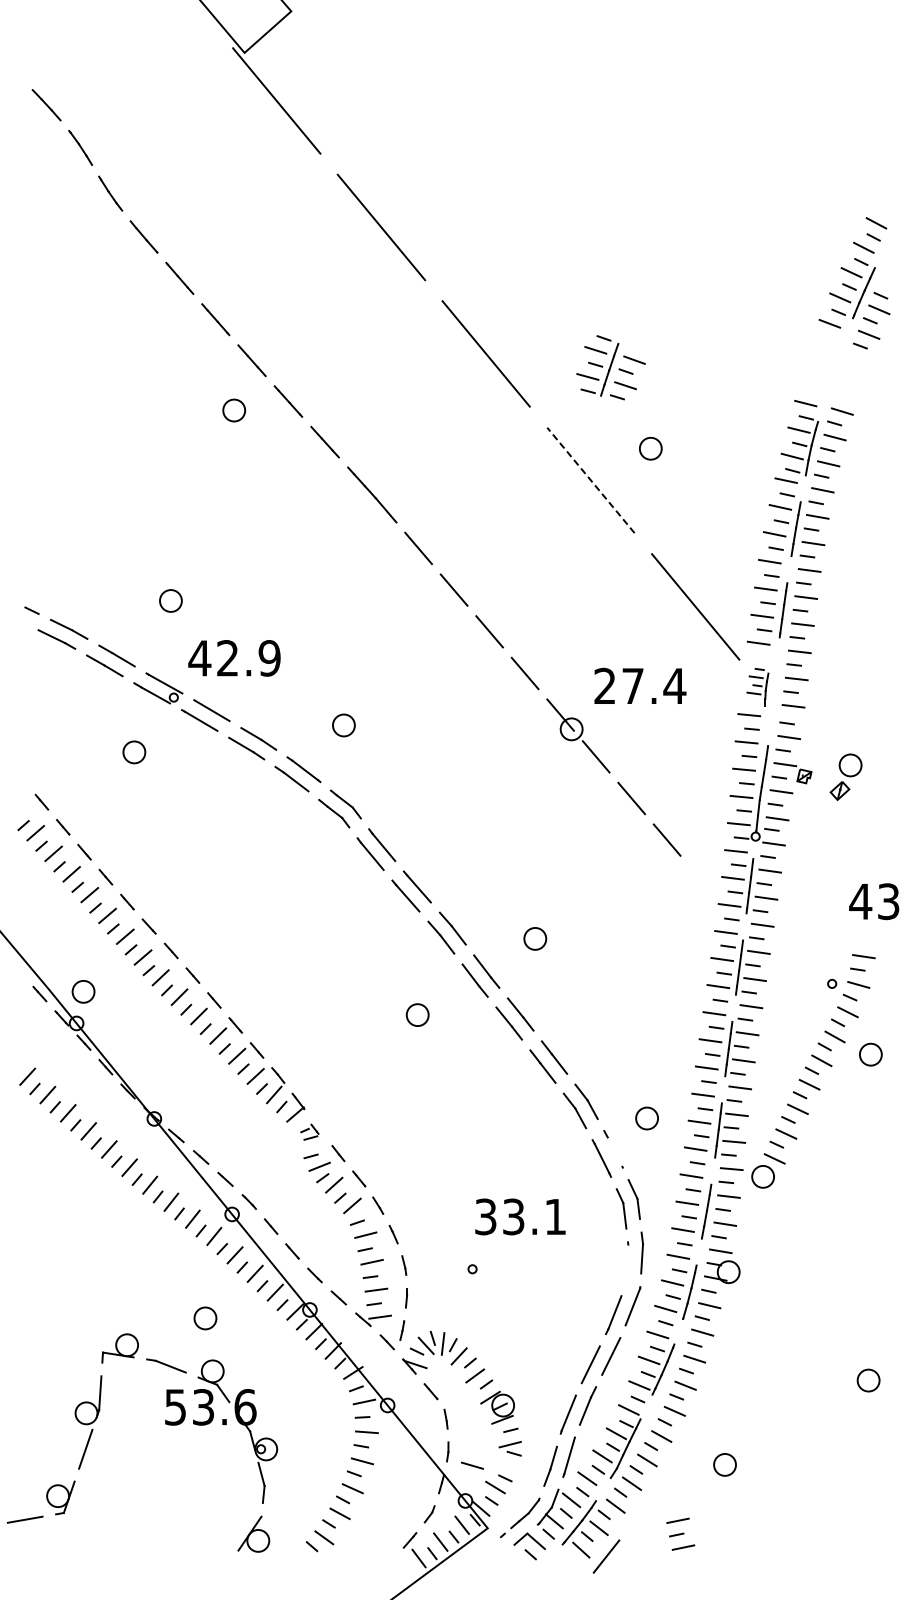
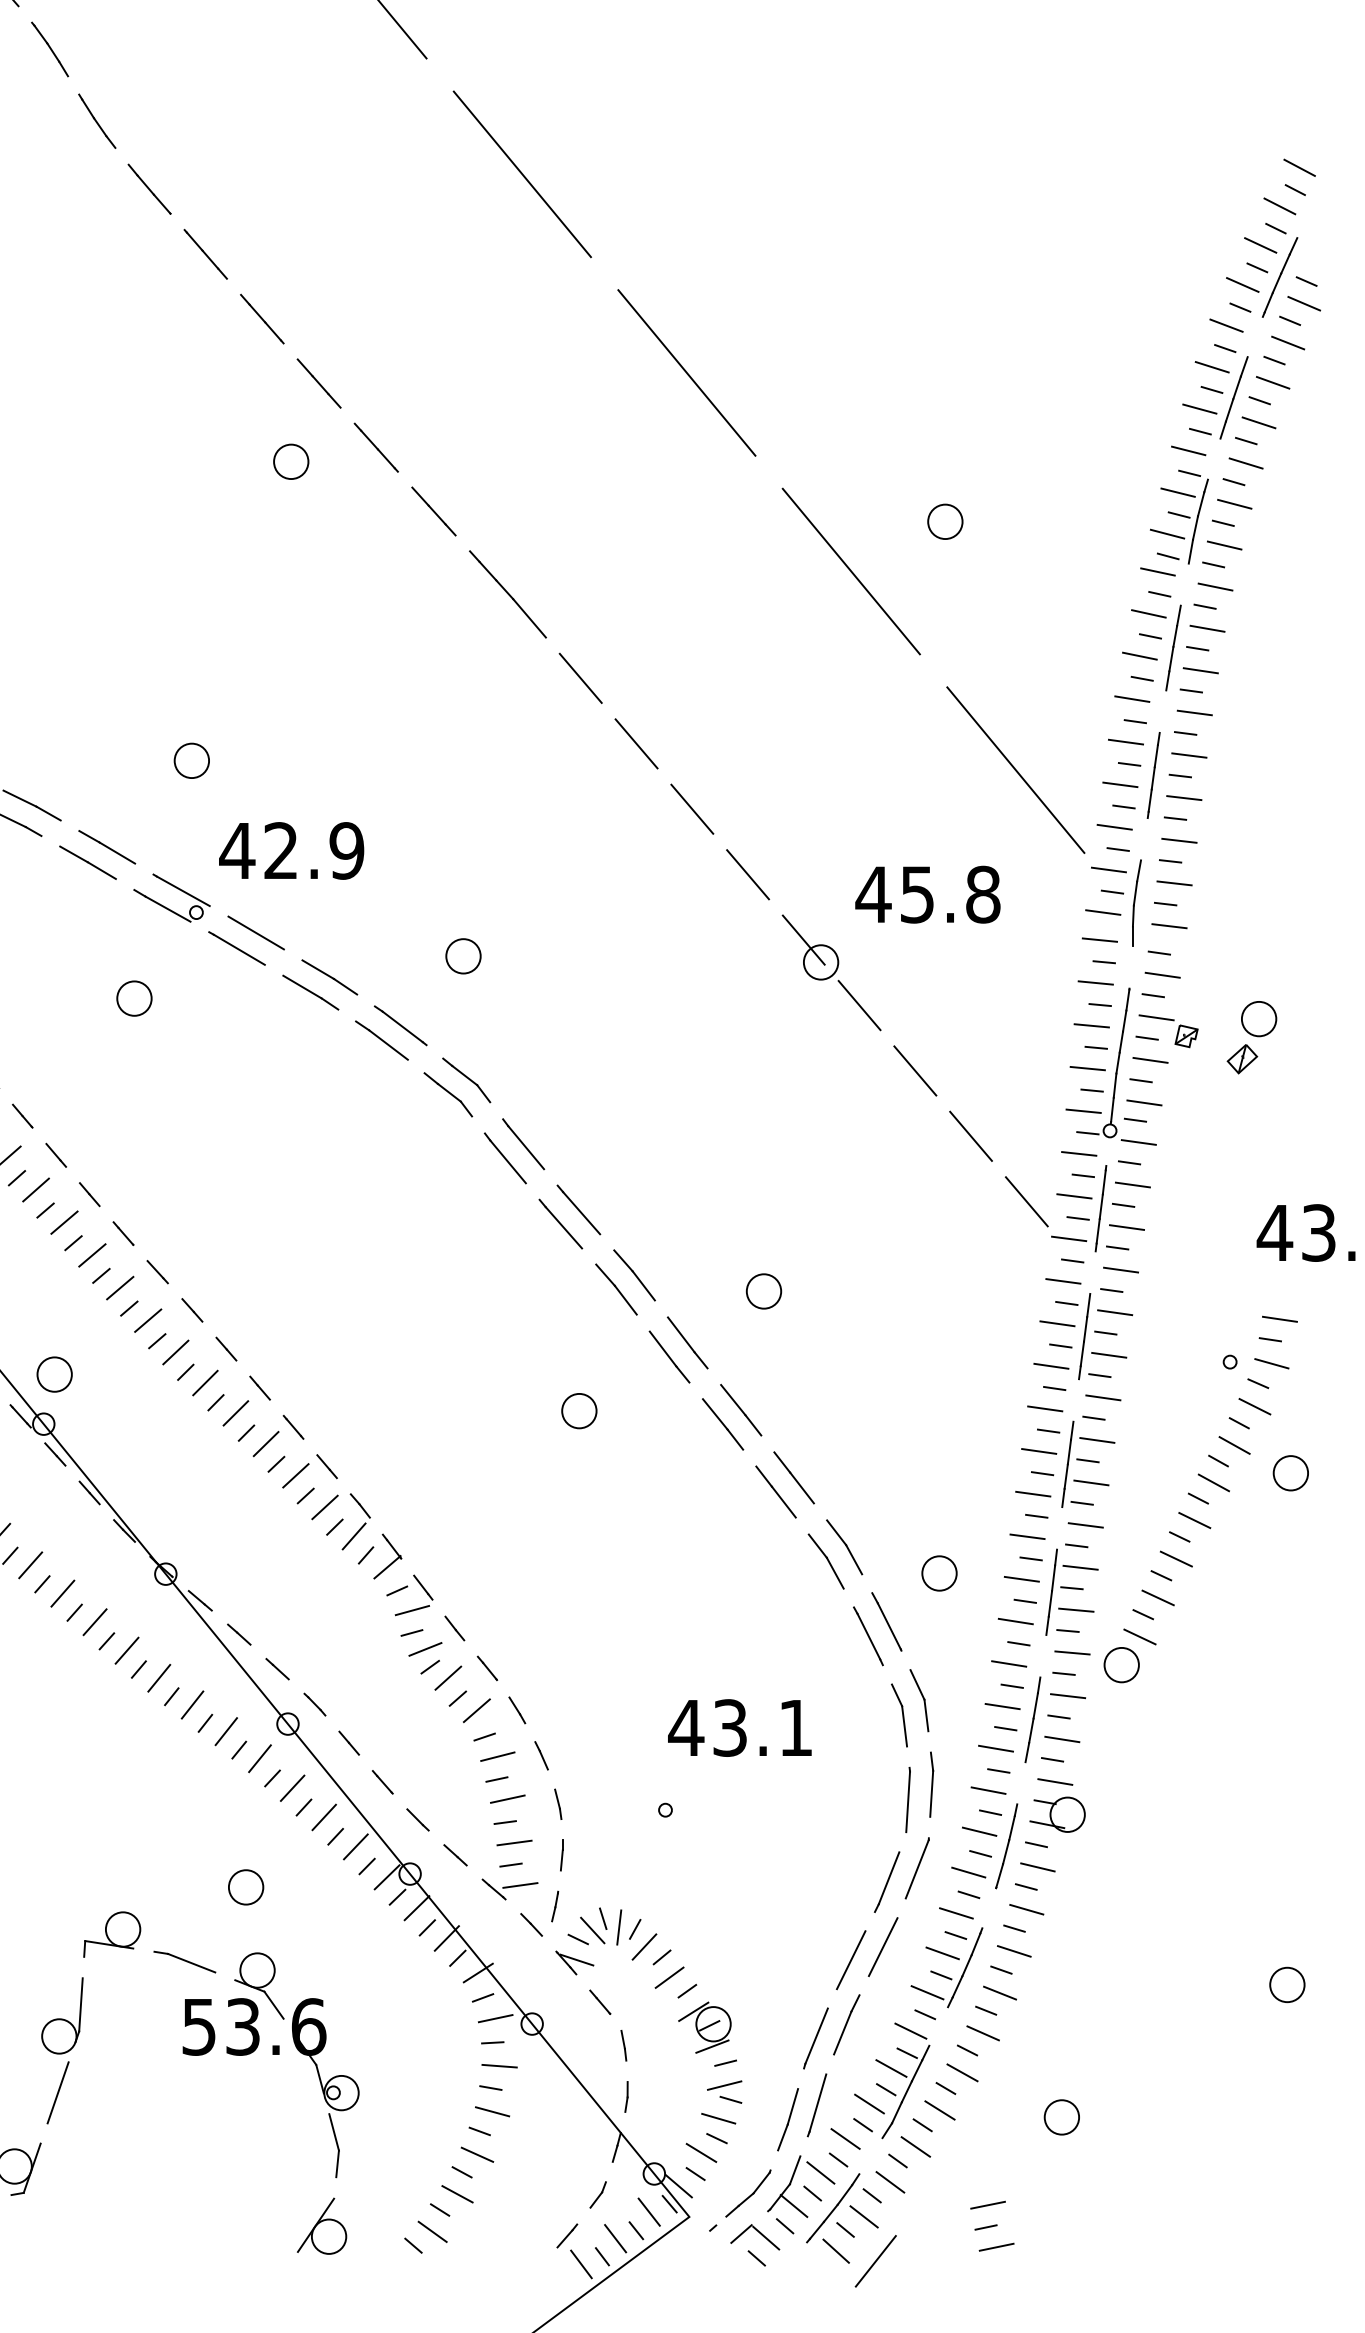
part: (610, 367) -> (1235, 394), moved
line: (590, 480) -> (850, 571), dashed -> solid
text: (639, 685) -> (927, 893), 27.4 -> 45.8
part: (757, 687) -> (1112, 896), size x1.67
line: (702, 881) -> (1026, 1201), added
part: (309, 1131) -> (409, 1593), size x1.67
line: (614, 1151) -> (888, 1625), added
text: (485, 1216) -> (685, 1727), 33.1 -> 43.1
line: (626, 1263) -> (907, 1801), added
line: (472, 1465) -> (718, 2118), moved

